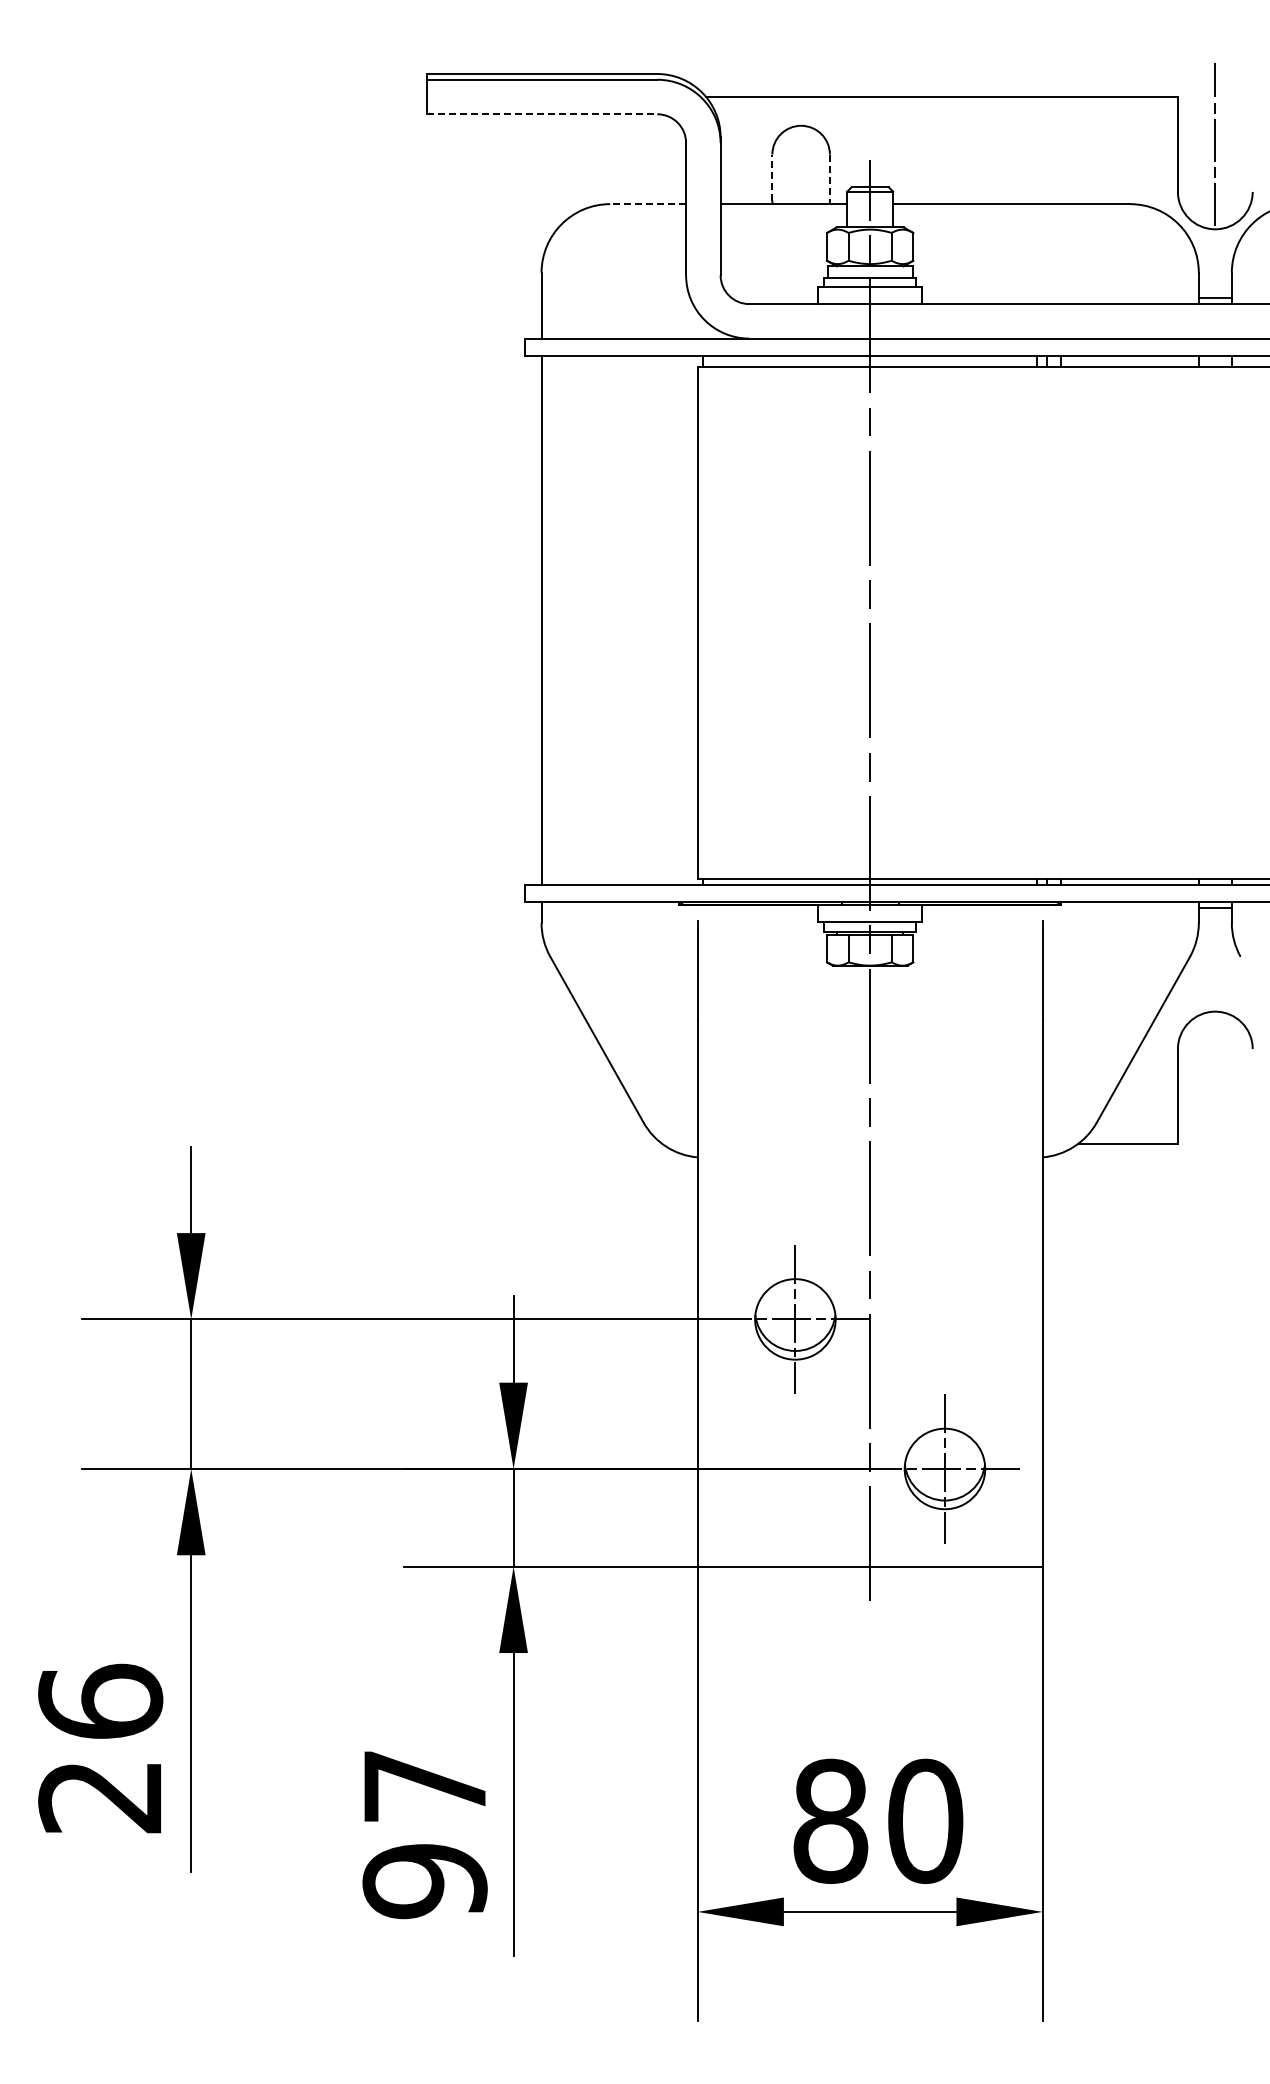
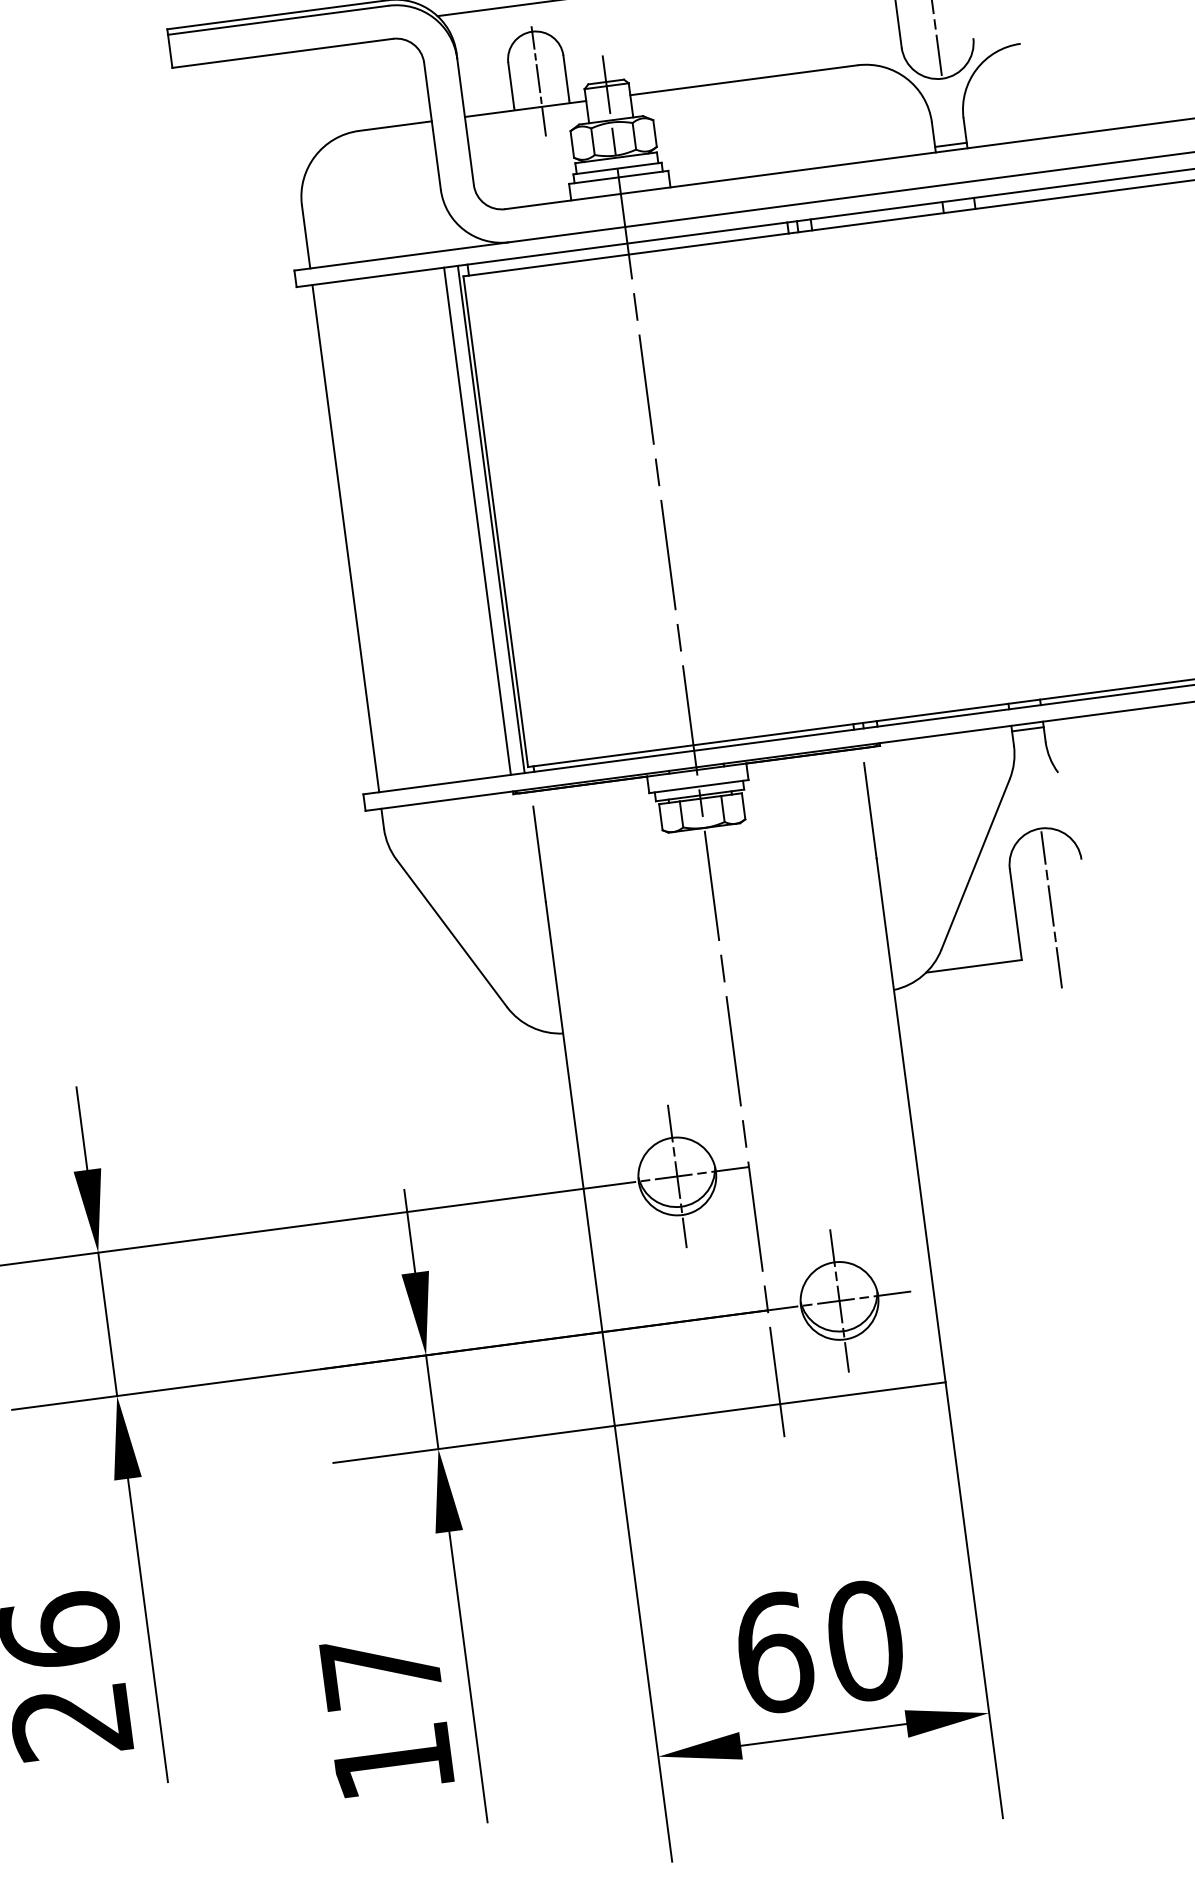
line: (542, 114) -> (282, 53), dashed -> solid
line: (772, 177) -> (511, 84), dashed -> solid
line: (801, 177) -> (539, 81), added
line: (829, 178) -> (566, 78), dashed -> solid
line: (648, 204) -> (395, 126), dashed -> solid
line: (678, 620) -> (477, 521), added
line: (693, 620) -> (491, 519), added
line: (1215, 1096) -> (1051, 909), added
text: (830, 1820) -> (774, 1652), 80 -> 60
text: (424, 1881) -> (392, 1761), 97 -> 17

